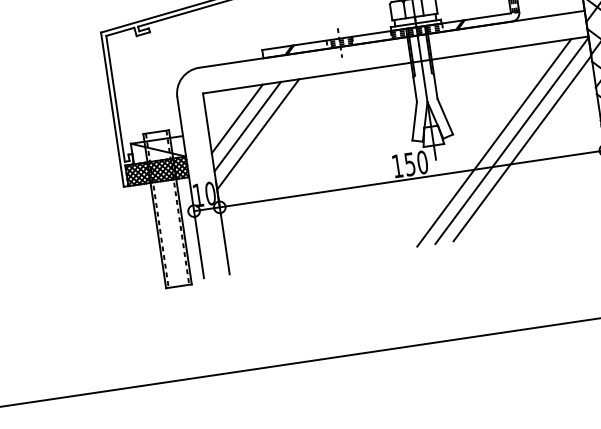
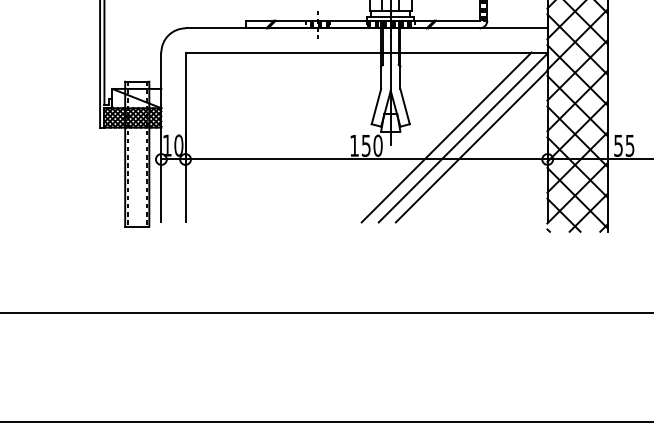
line: (237, 118) -> (213, 80), removed
line: (246, 126) -> (221, 88), removed
line: (257, 134) -> (230, 97), removed

